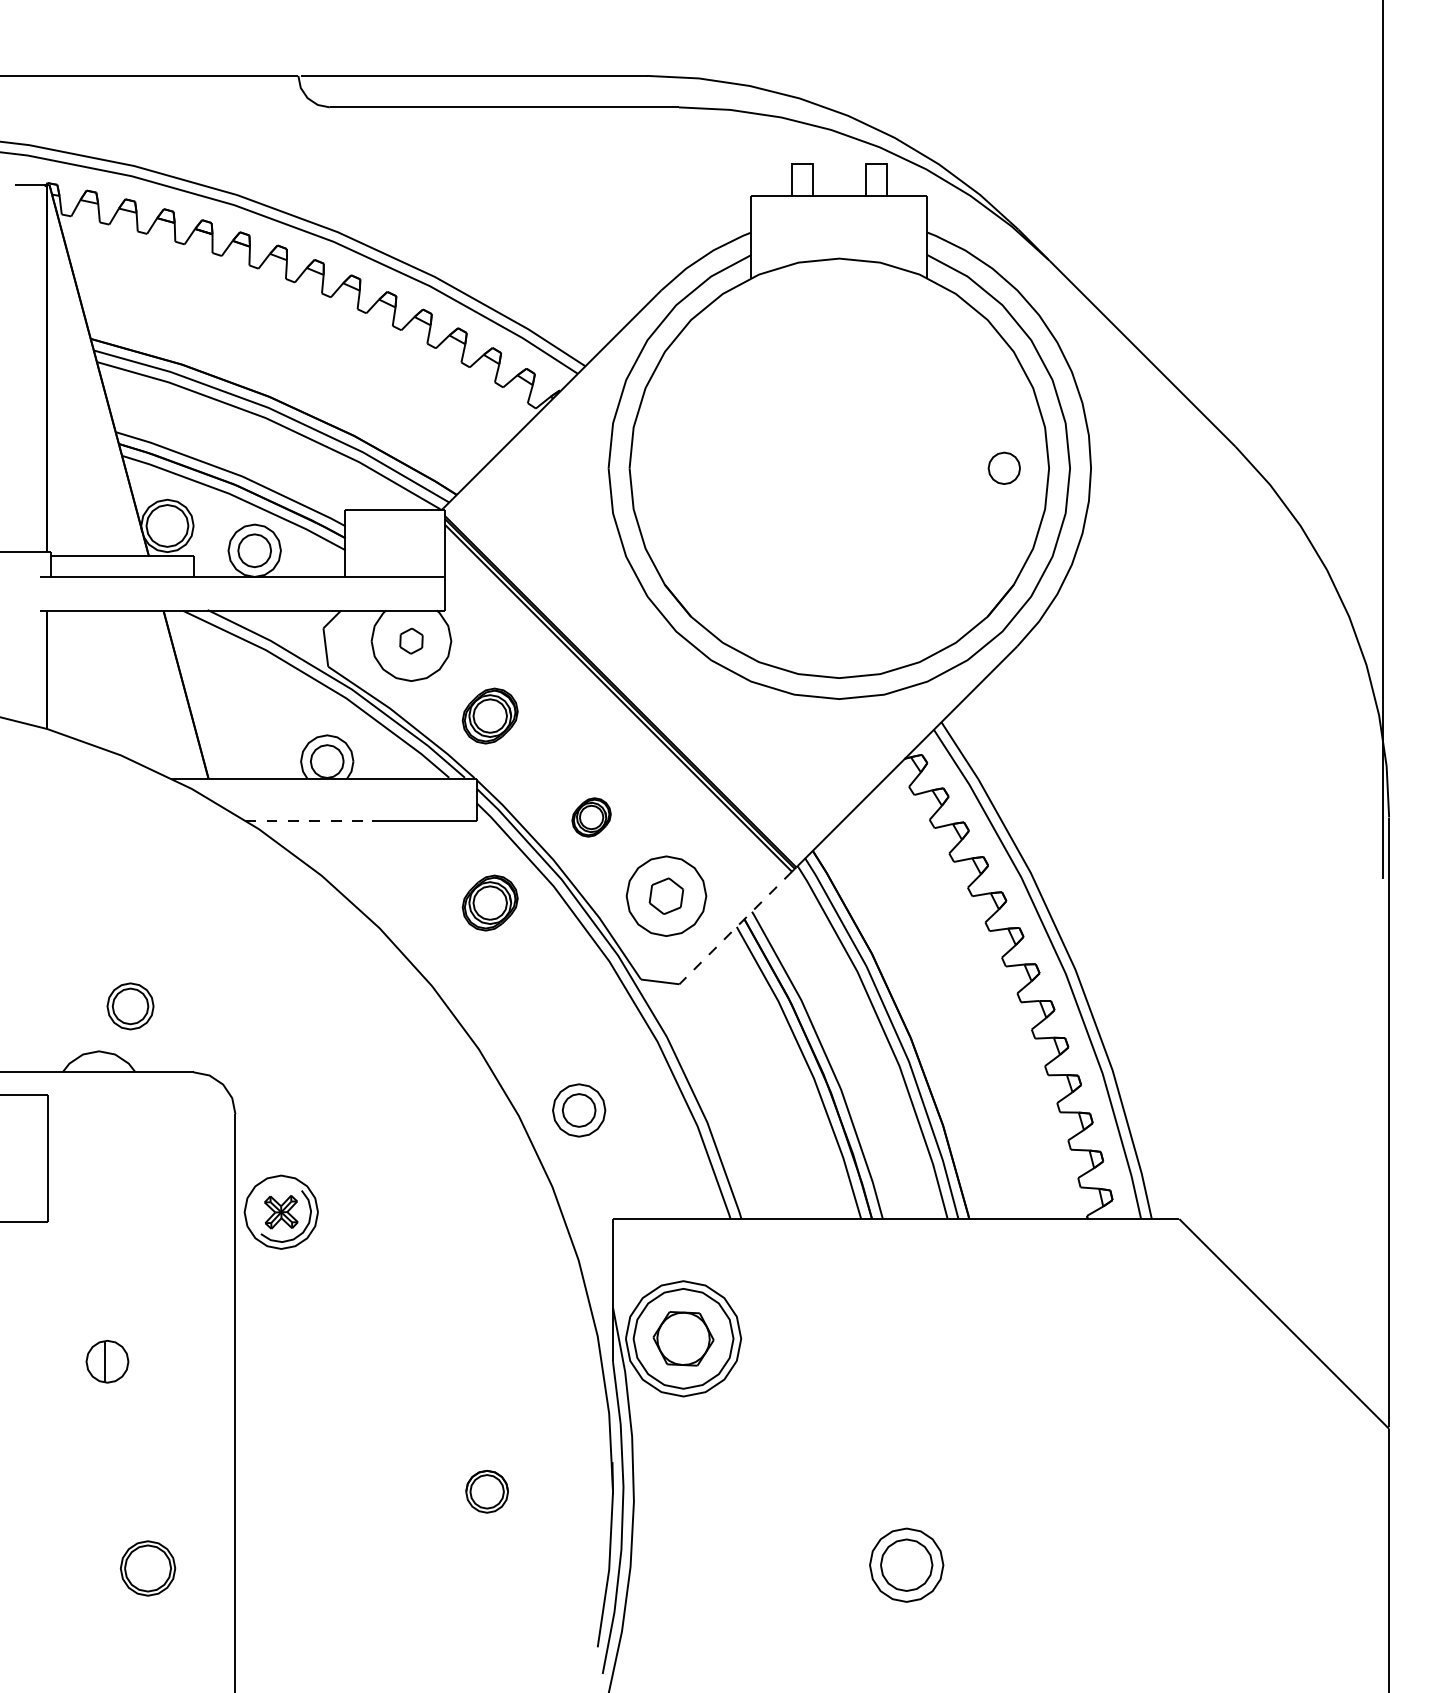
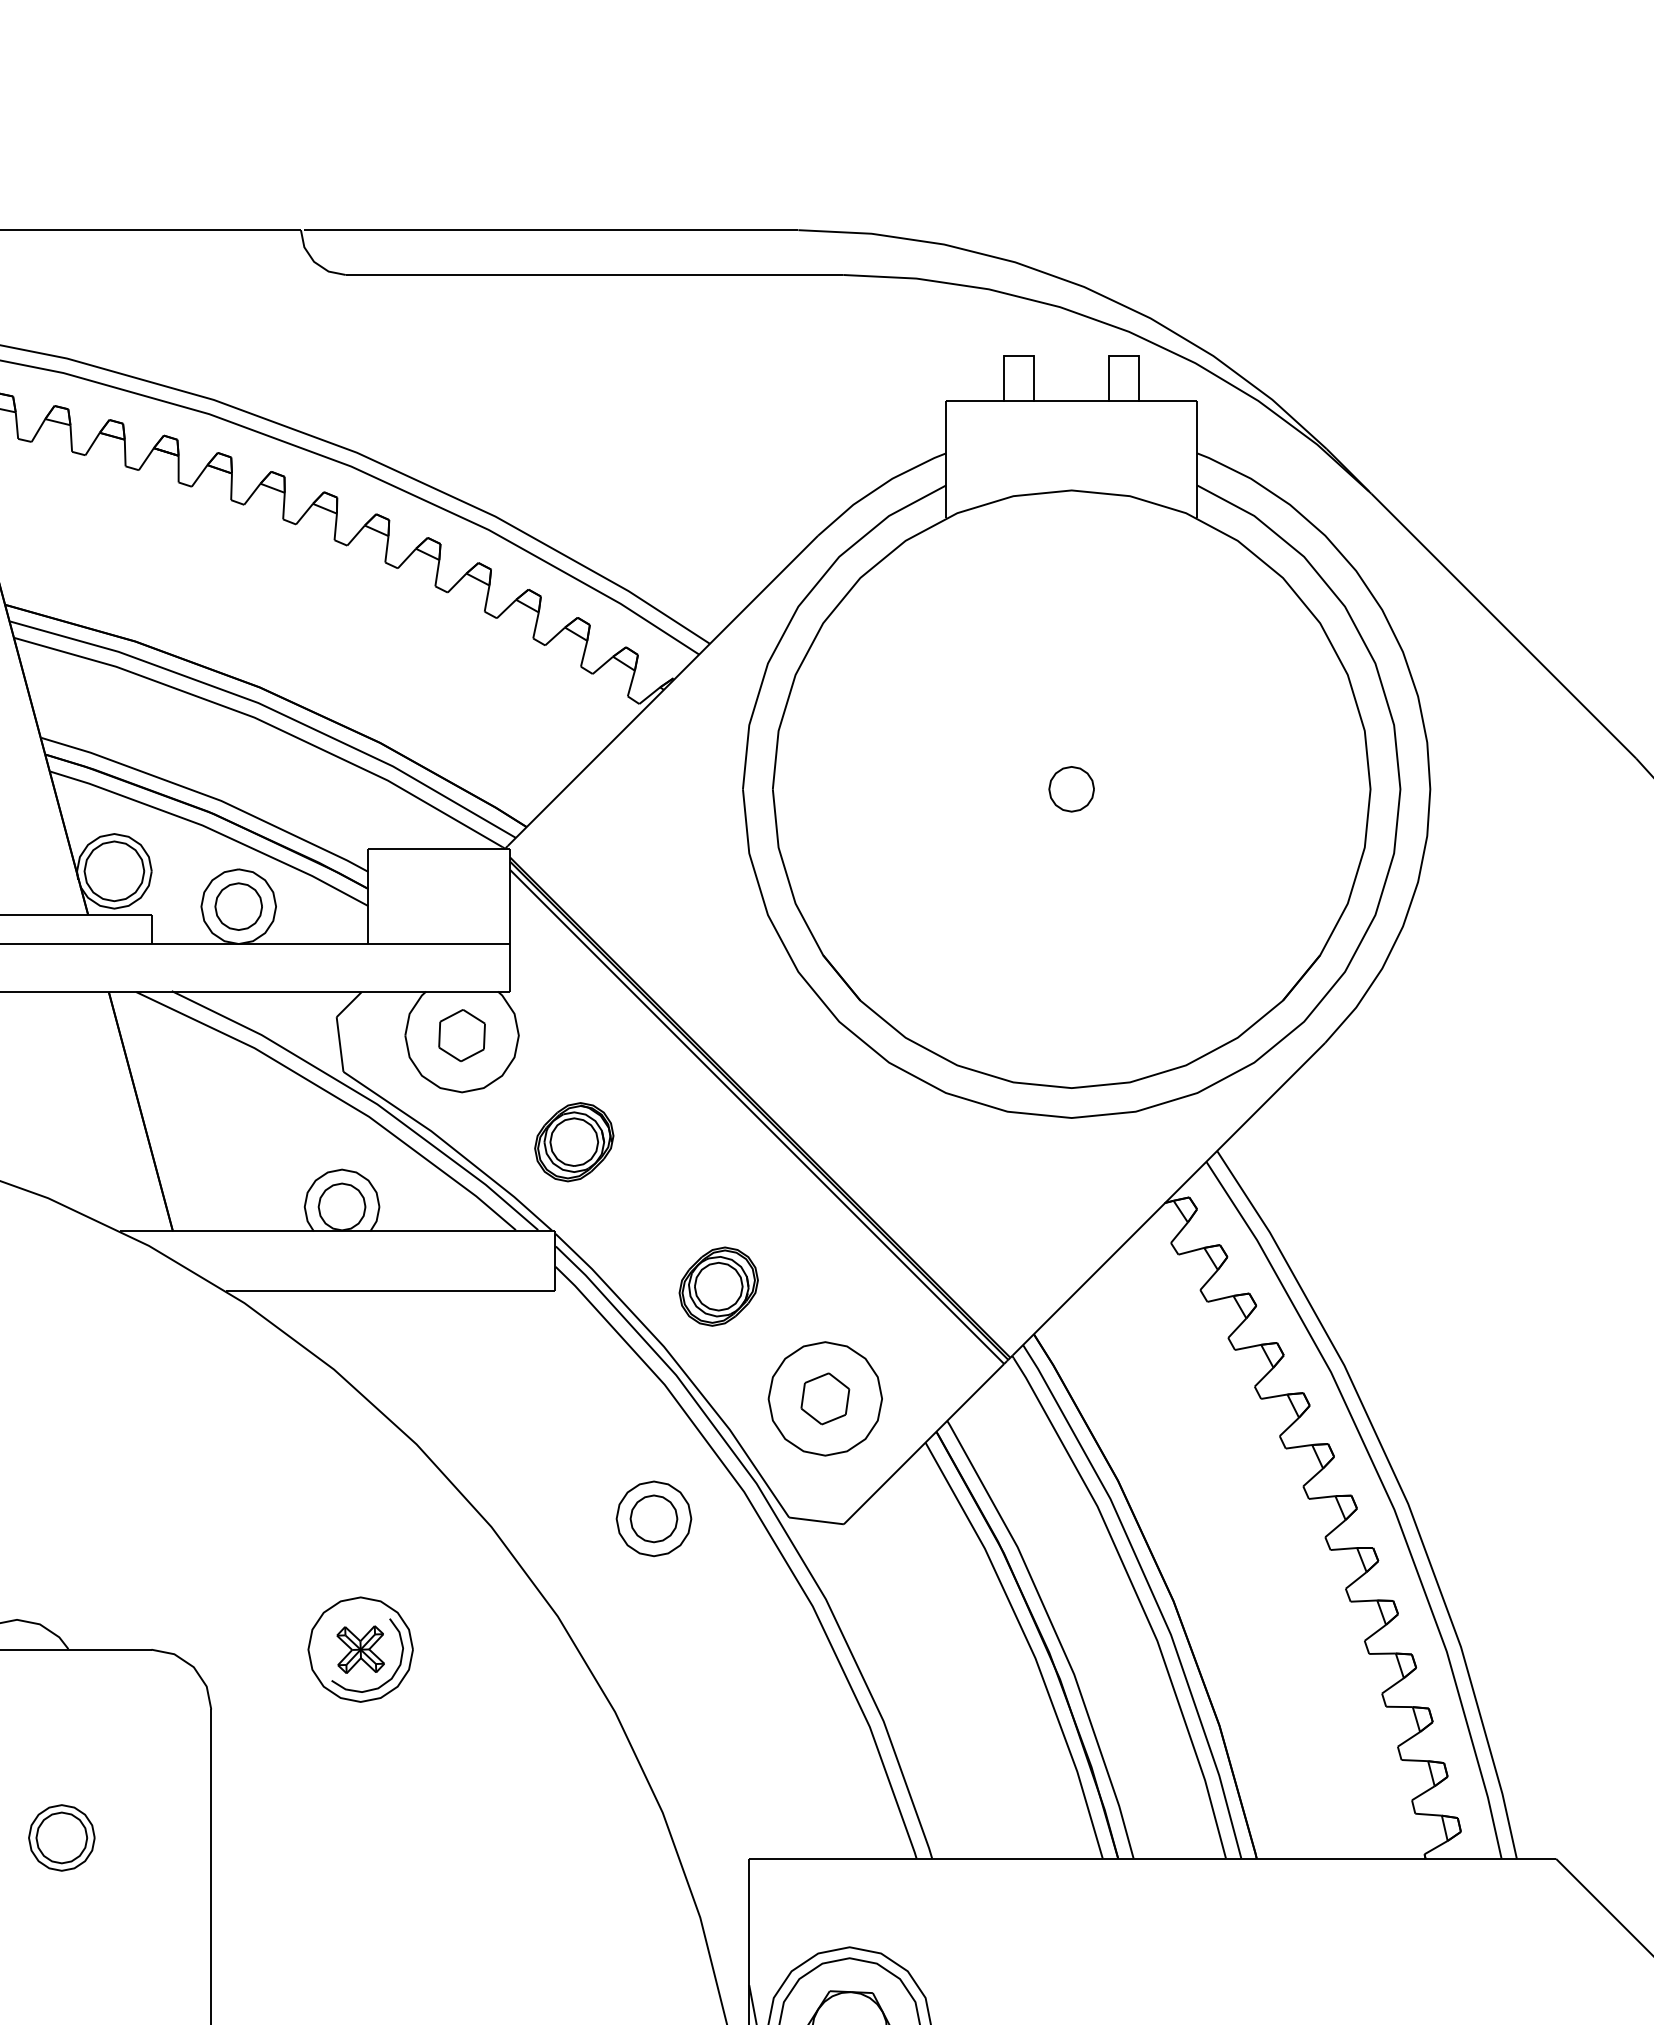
part: (1003, 467) -> (1070, 788), moved
part: (411, 640) -> (462, 1034), size x1.43
part: (591, 817) -> (718, 1286), size x1.43
line: (309, 820) -> (316, 1290), dashed -> solid
part: (489, 902) -> (573, 1407), removed
line: (735, 928) -> (923, 1444), dashed -> solid
part: (130, 1006) -> (61, 1838), moved
part: (579, 1110) -> (654, 1518), moved
part: (280, 1211) -> (359, 1648), moved

